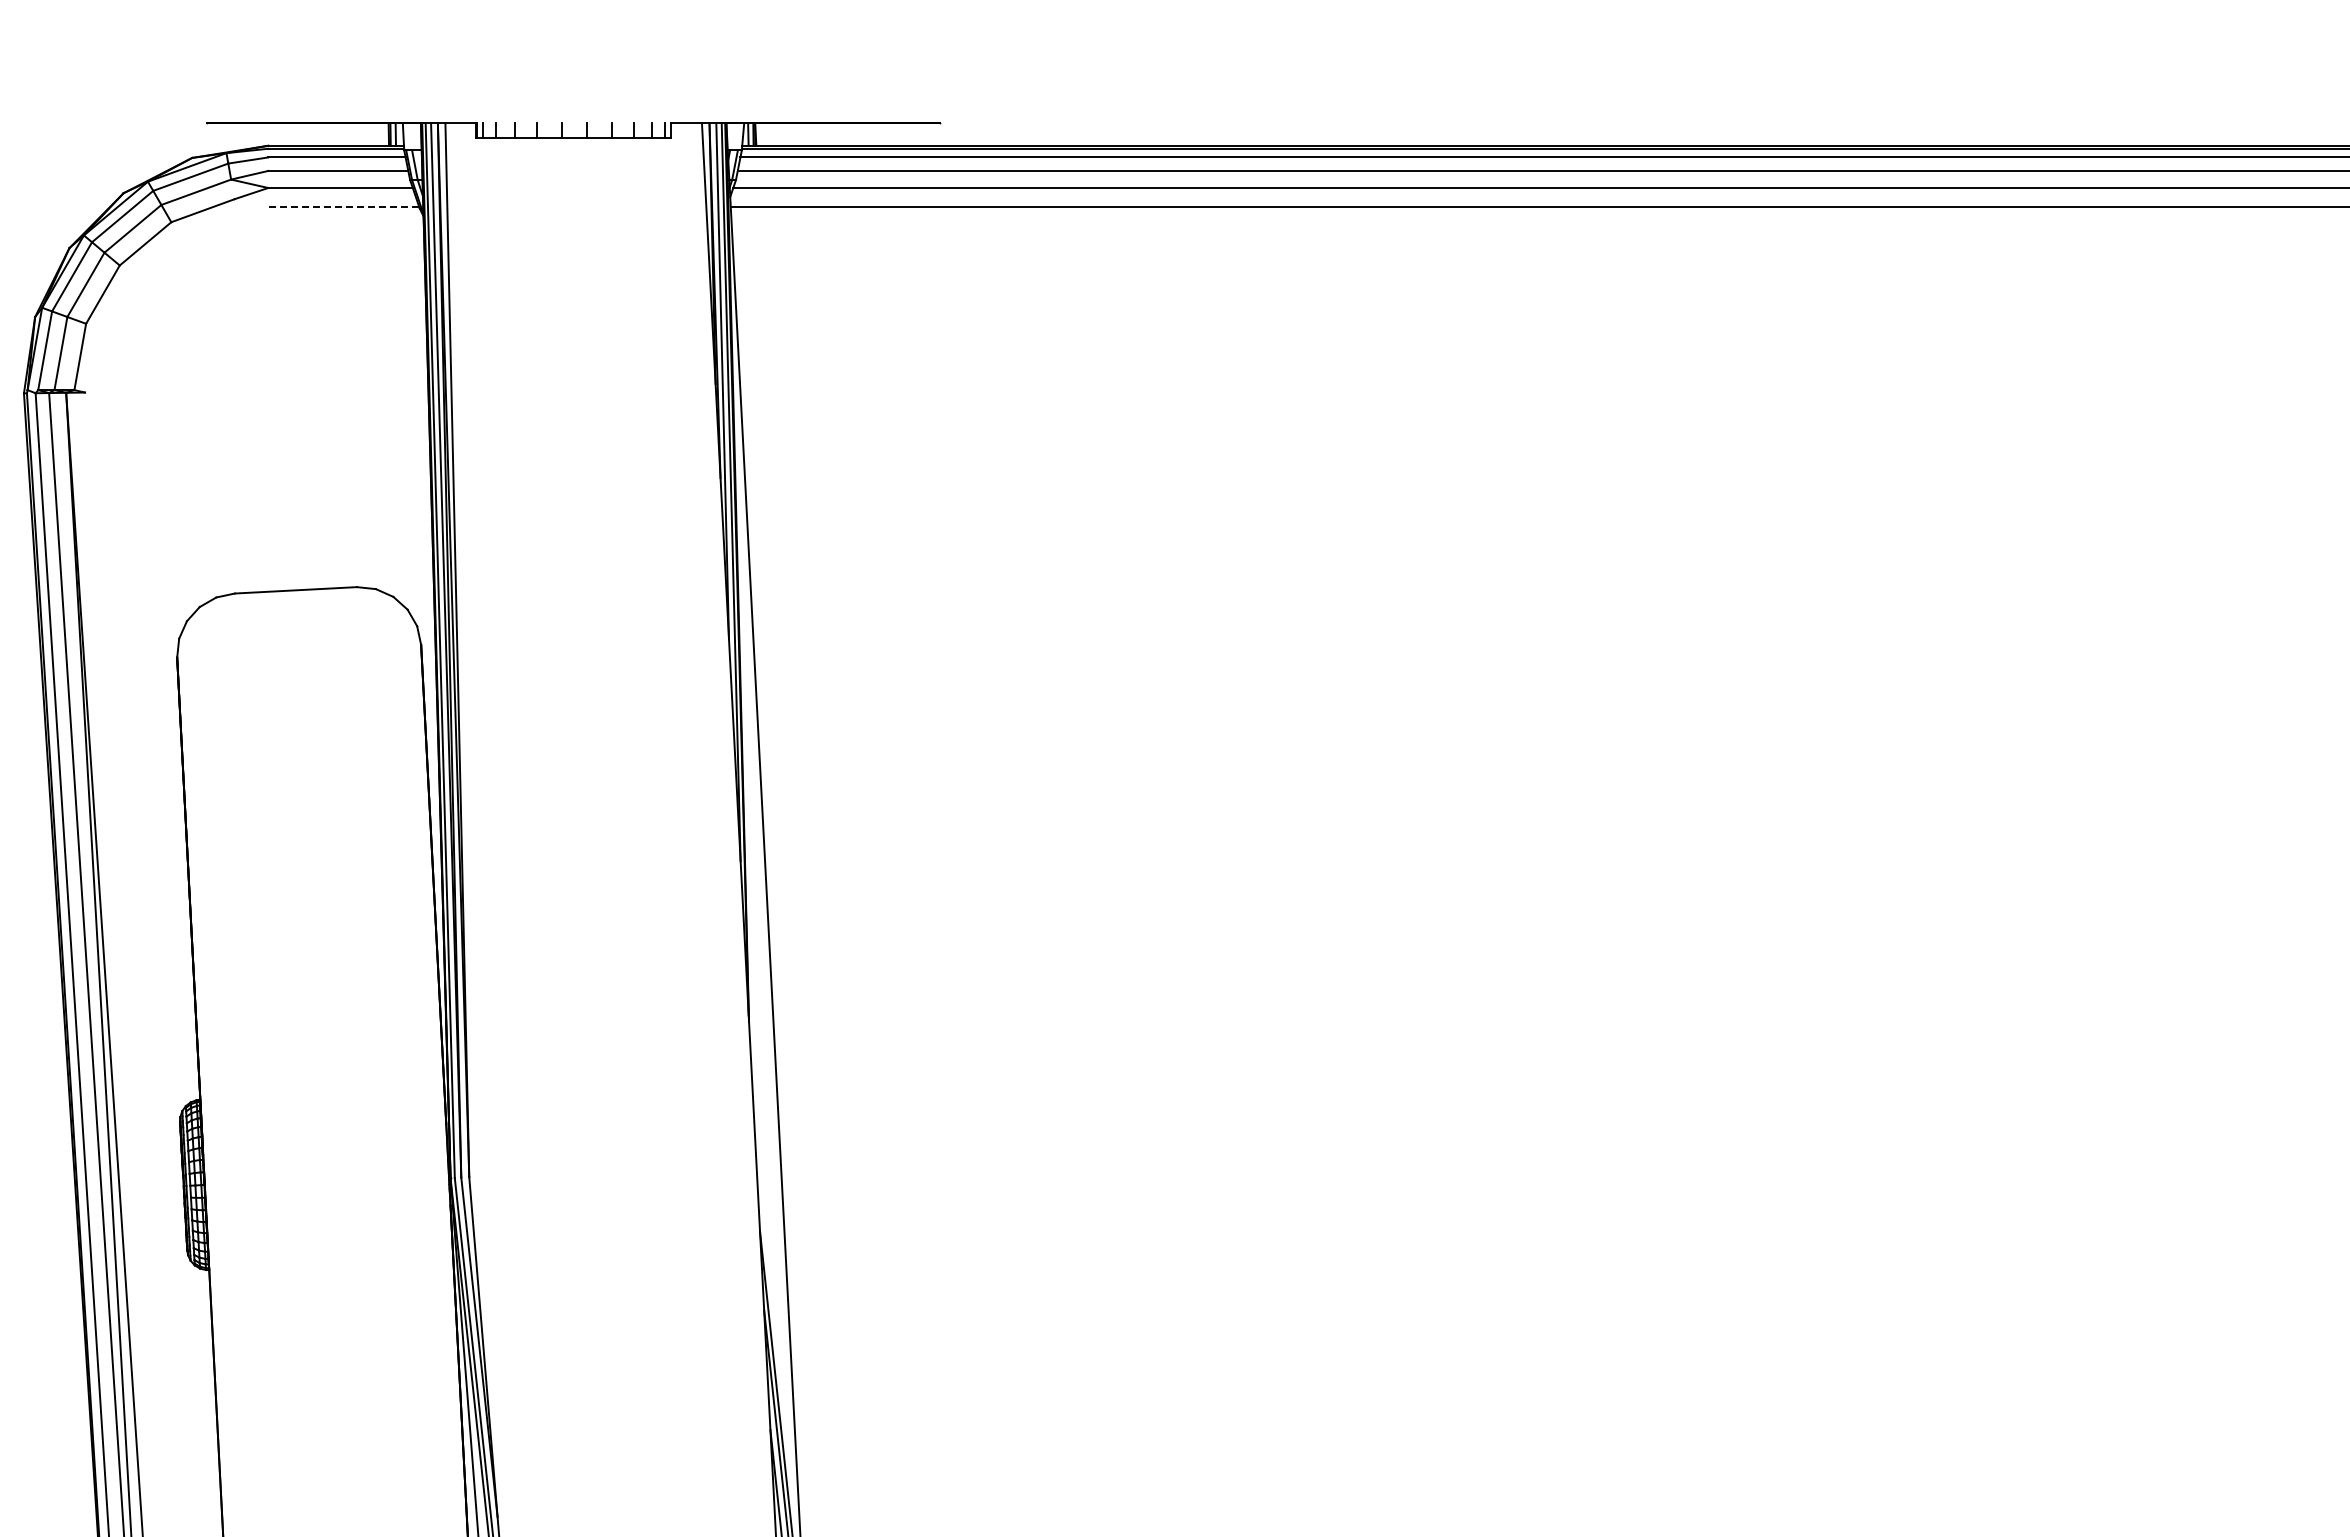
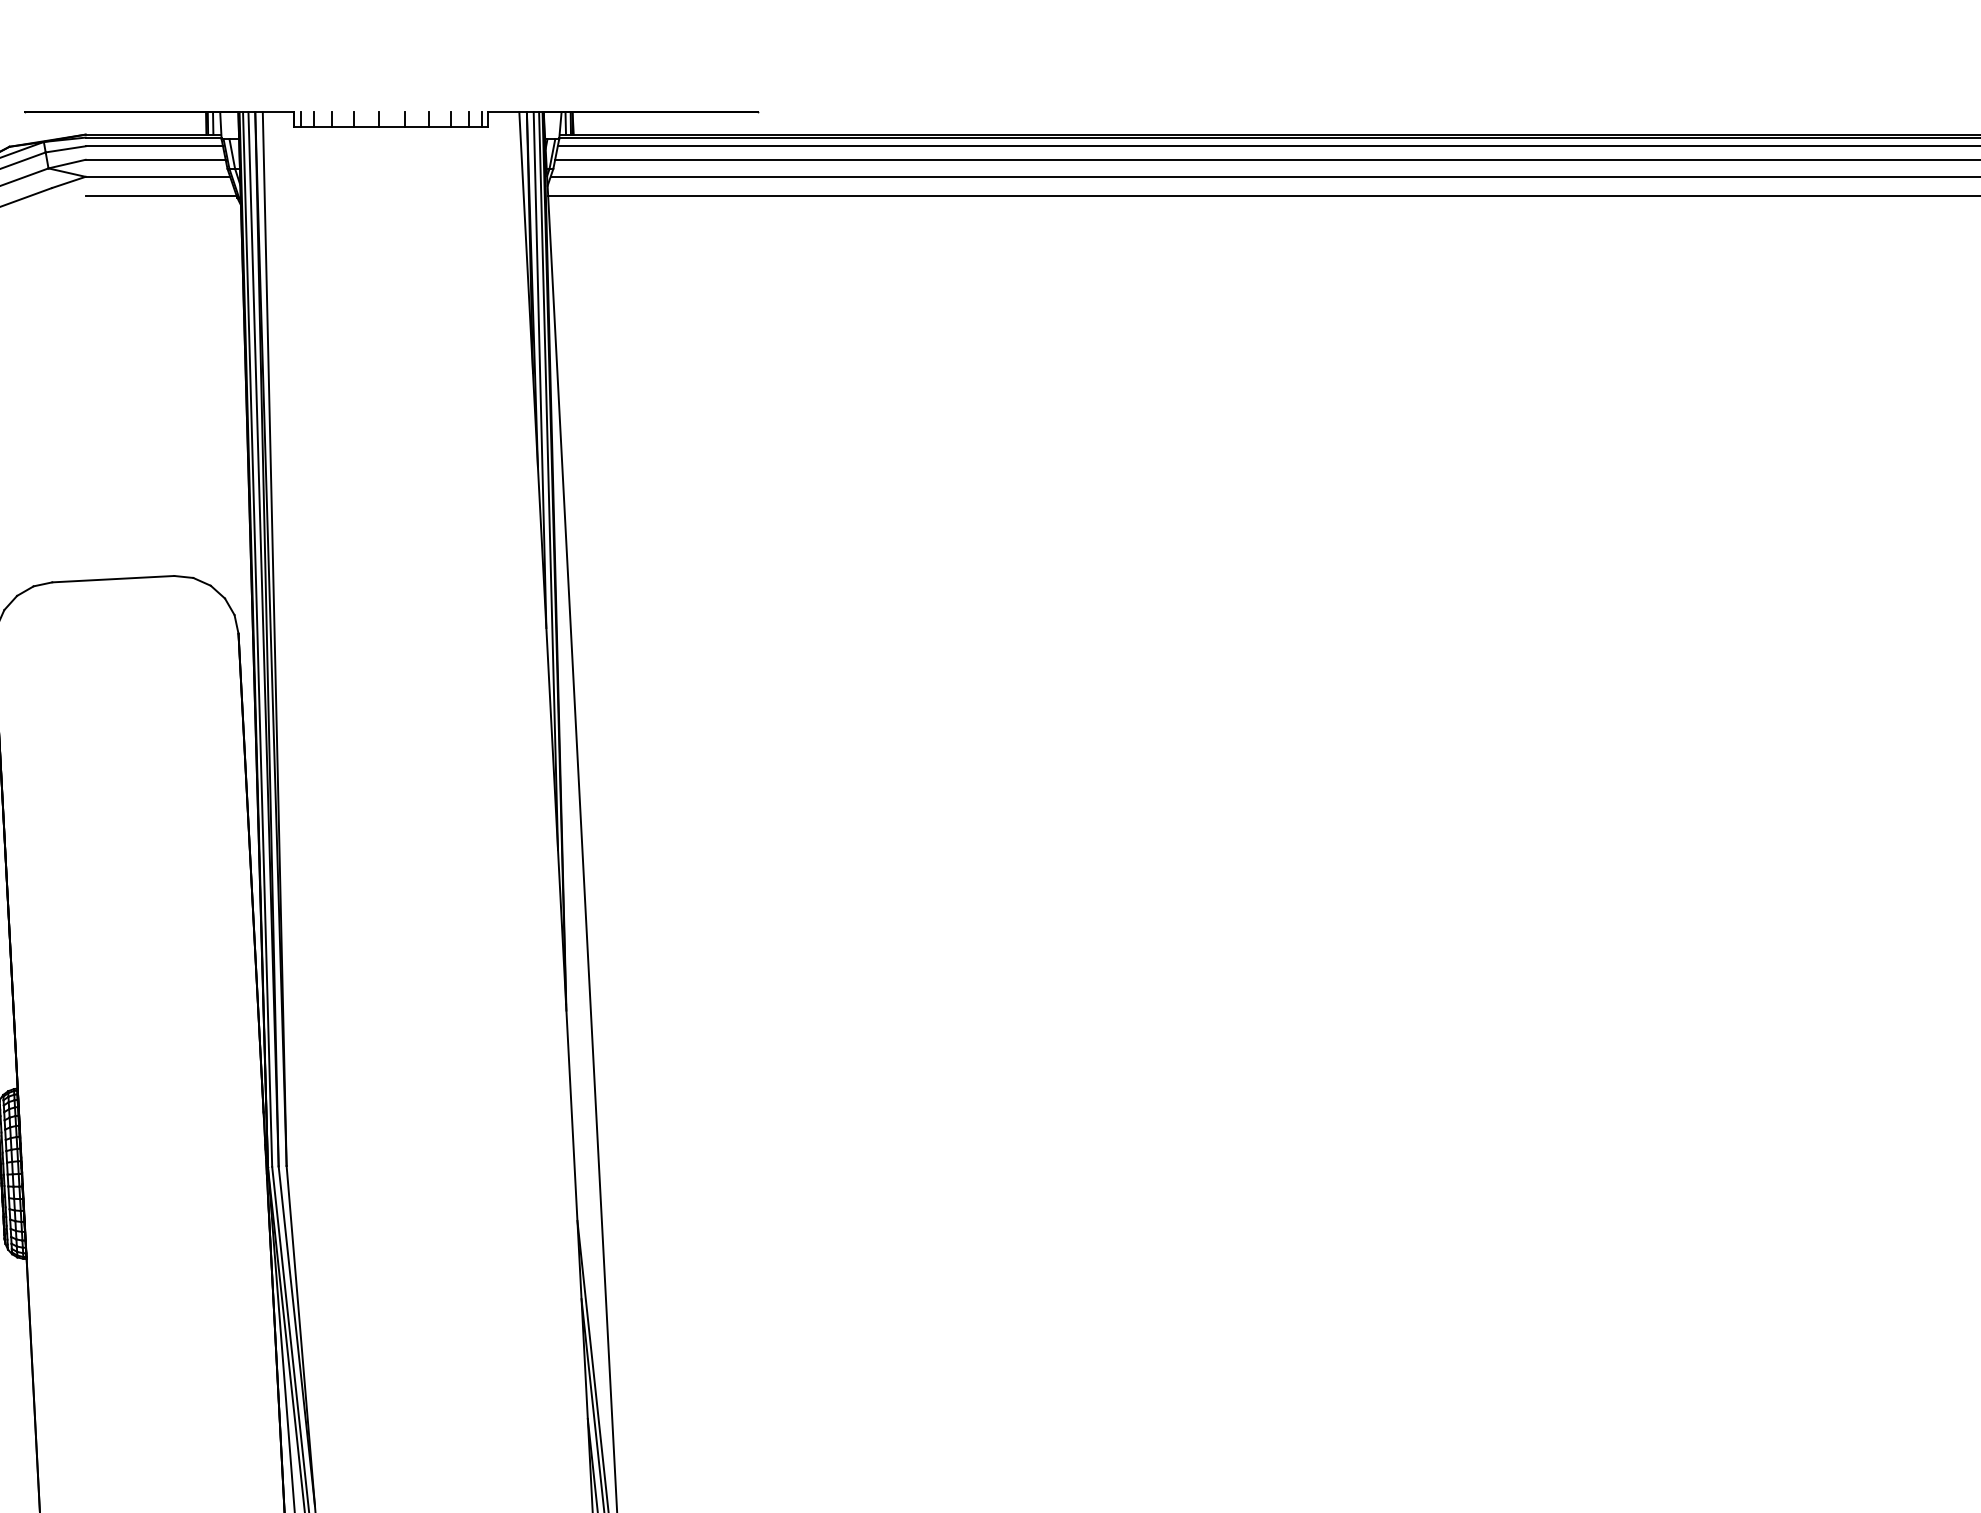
line: (343, 206) -> (160, 195), dashed -> solid

